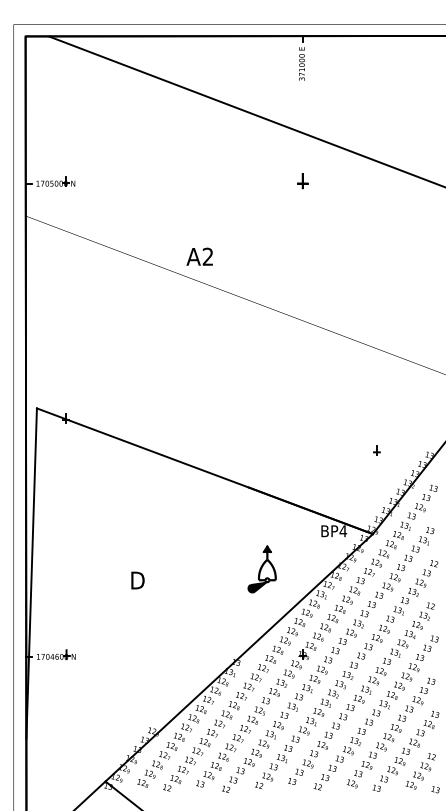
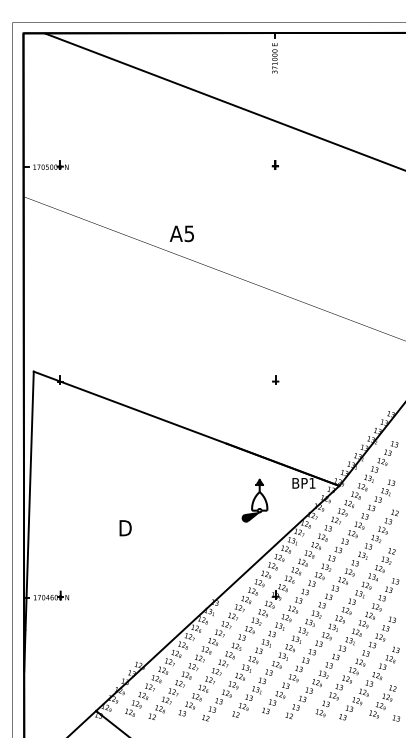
part: (302, 181) -> (275, 165), size x0.62
text: (207, 256) -> (188, 233), A2 -> A5
part: (376, 450) -> (275, 379), moved
text: (343, 531) -> (312, 483), BP4 -> BP1
part: (261, 569) -> (254, 500), moved

